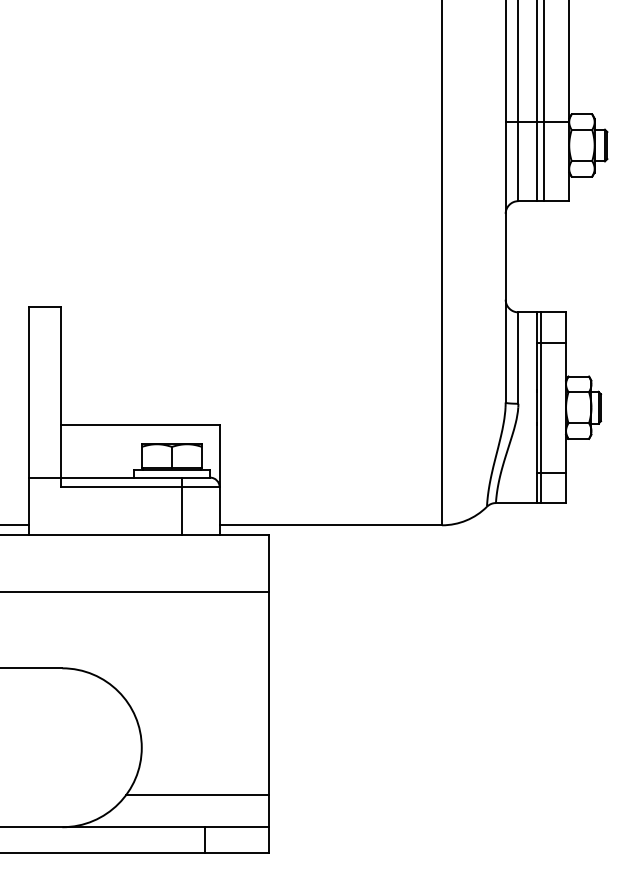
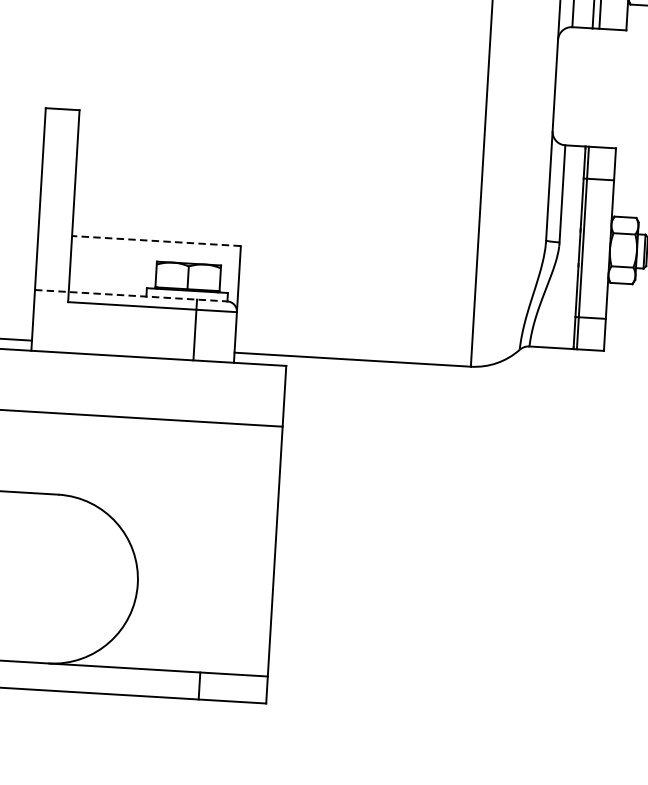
line: (139, 424) -> (155, 240), solid -> dashed
line: (119, 477) -> (131, 295), solid -> dashed
line: (196, 795) -> (192, 638), removed

